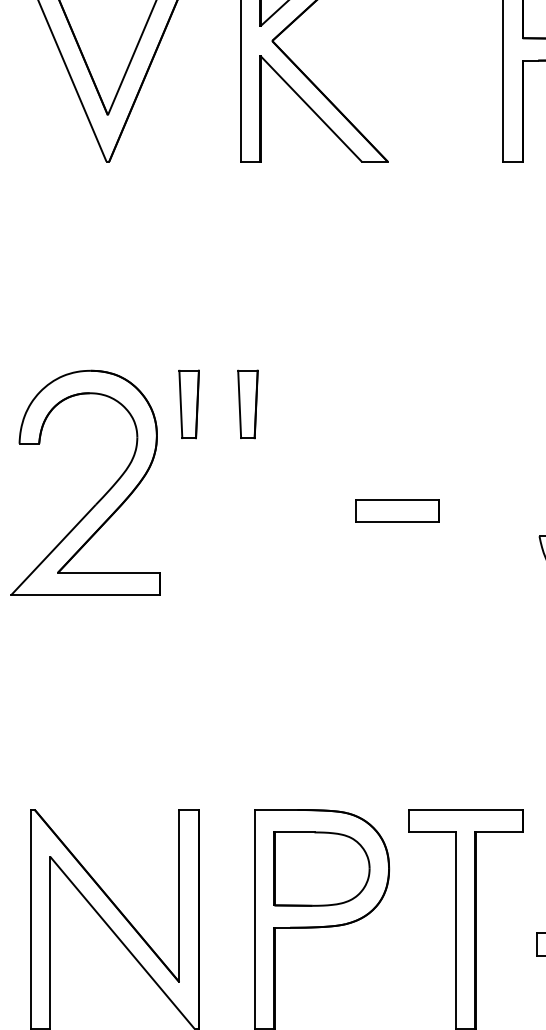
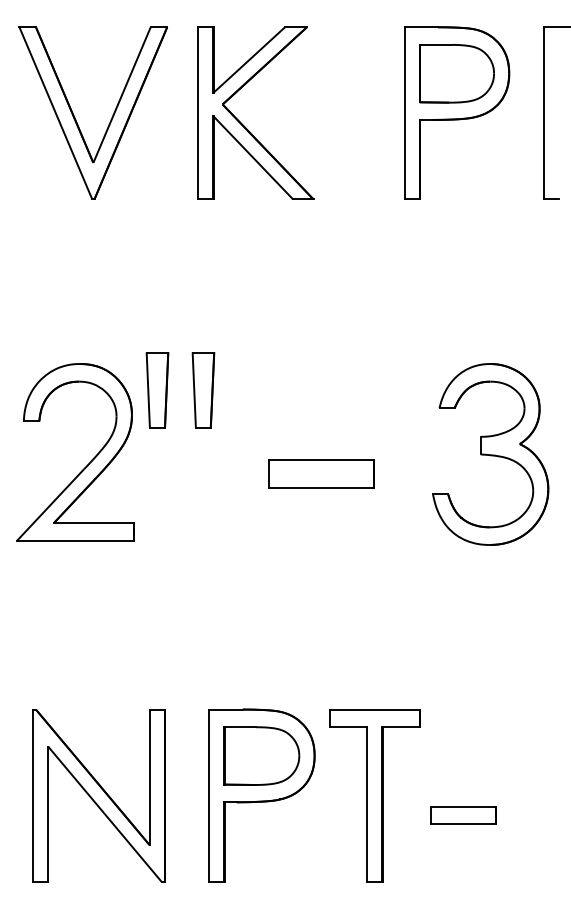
part: (188, 404) -> (156, 390), size x1.4
part: (247, 404) -> (203, 390), size x1.4
part: (396, 511) -> (320, 474), size x1.6

